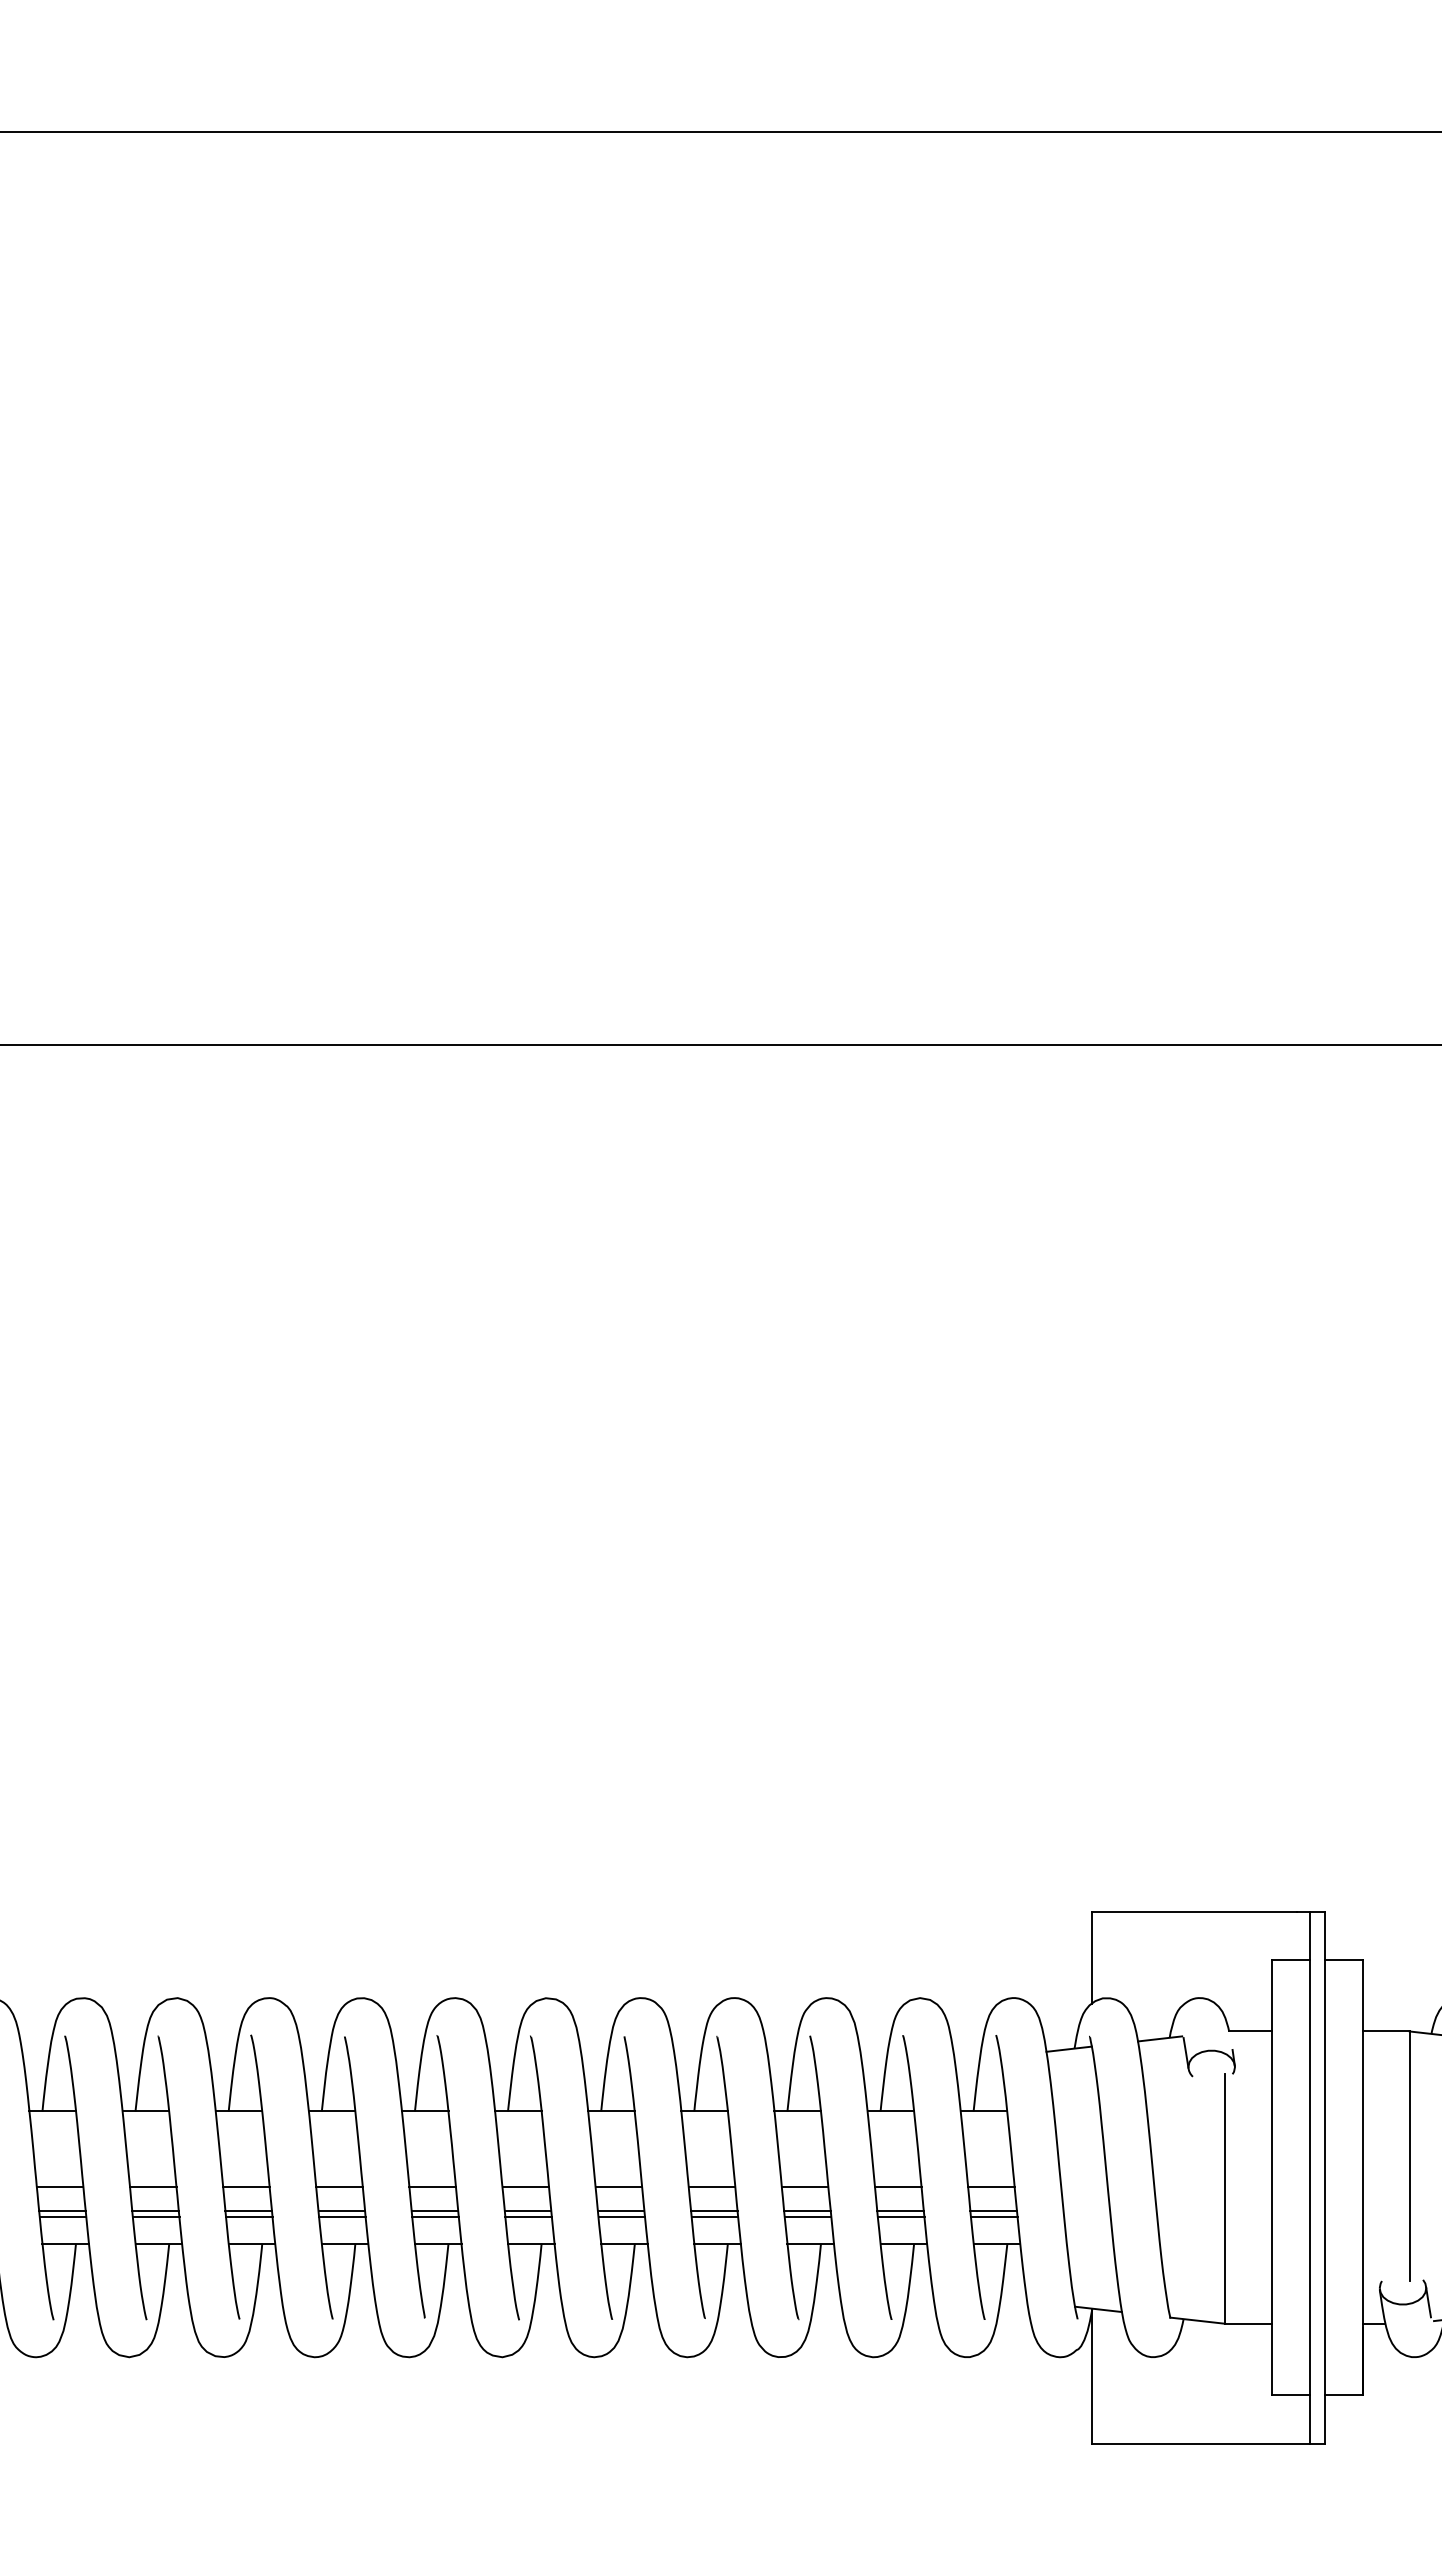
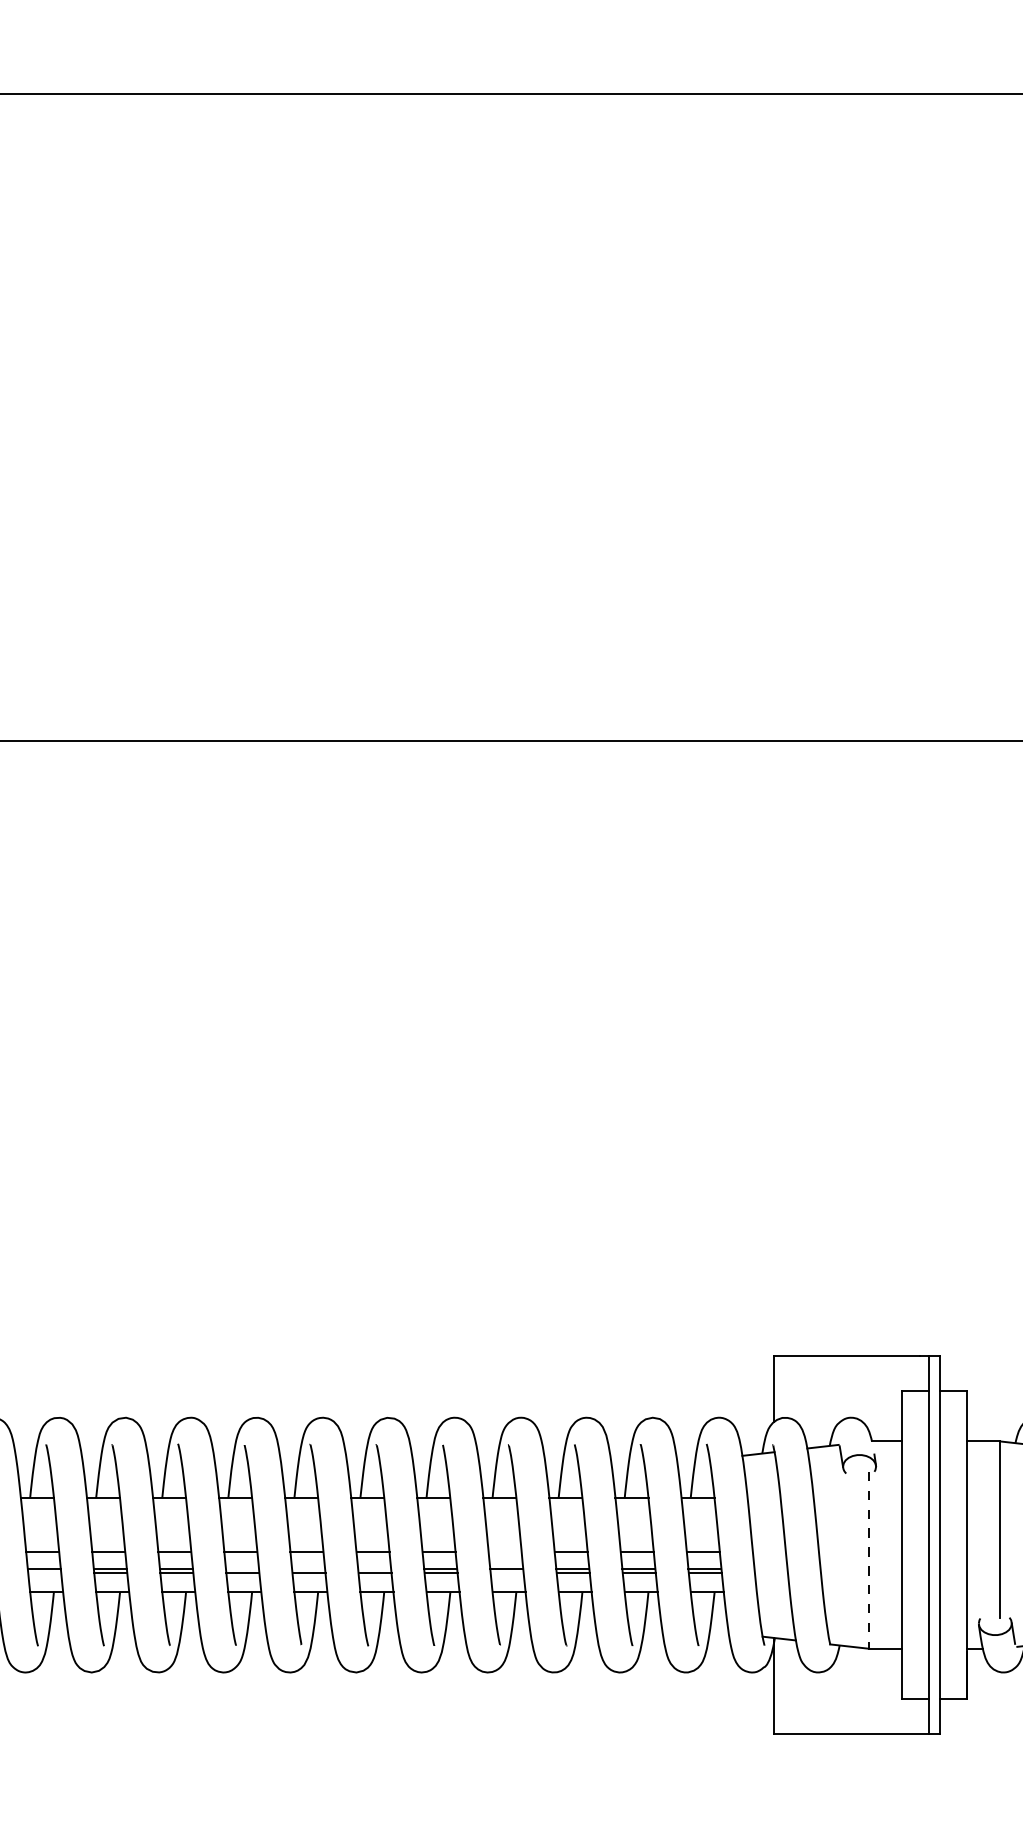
line: (711, 2186) -> (504, 1551), removed
line: (1225, 2199) -> (869, 1560), solid -> dashed
line: (341, 2211) -> (242, 1569), removed
line: (434, 2211) -> (308, 1569), removed
line: (527, 2211) -> (374, 1569), removed
line: (62, 2217) -> (44, 1573), removed
line: (714, 2217) -> (506, 1573), removed

